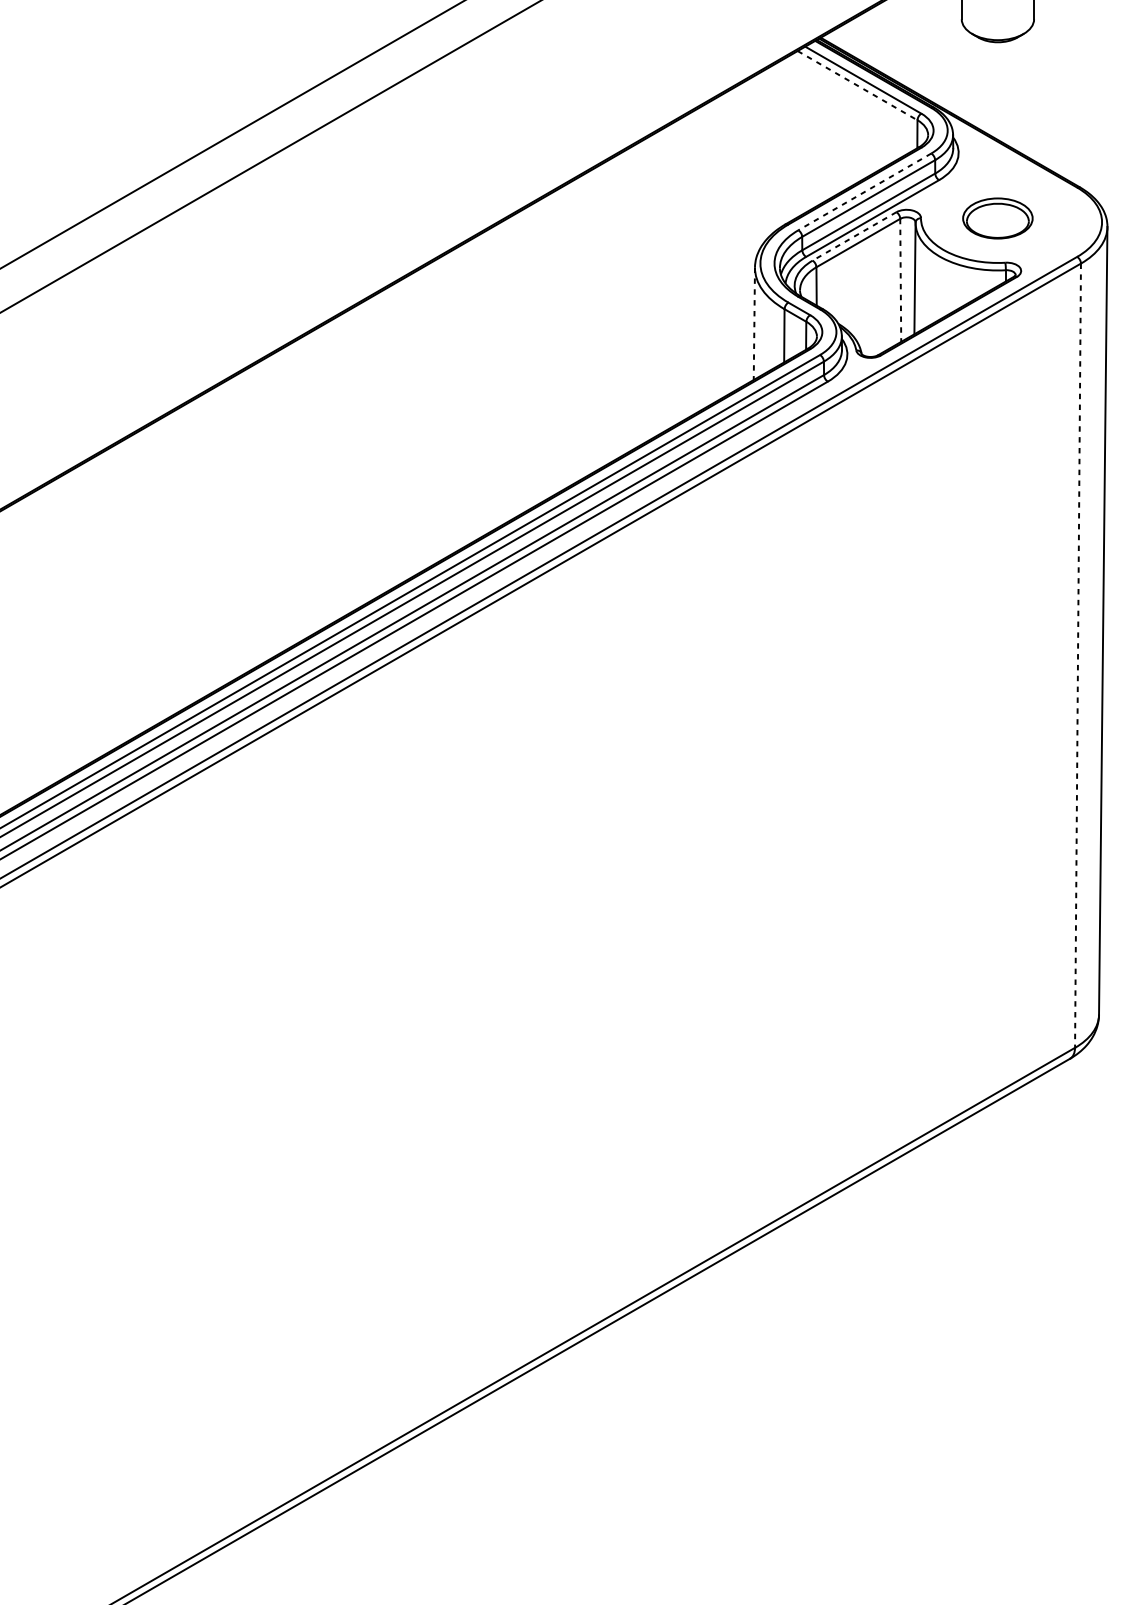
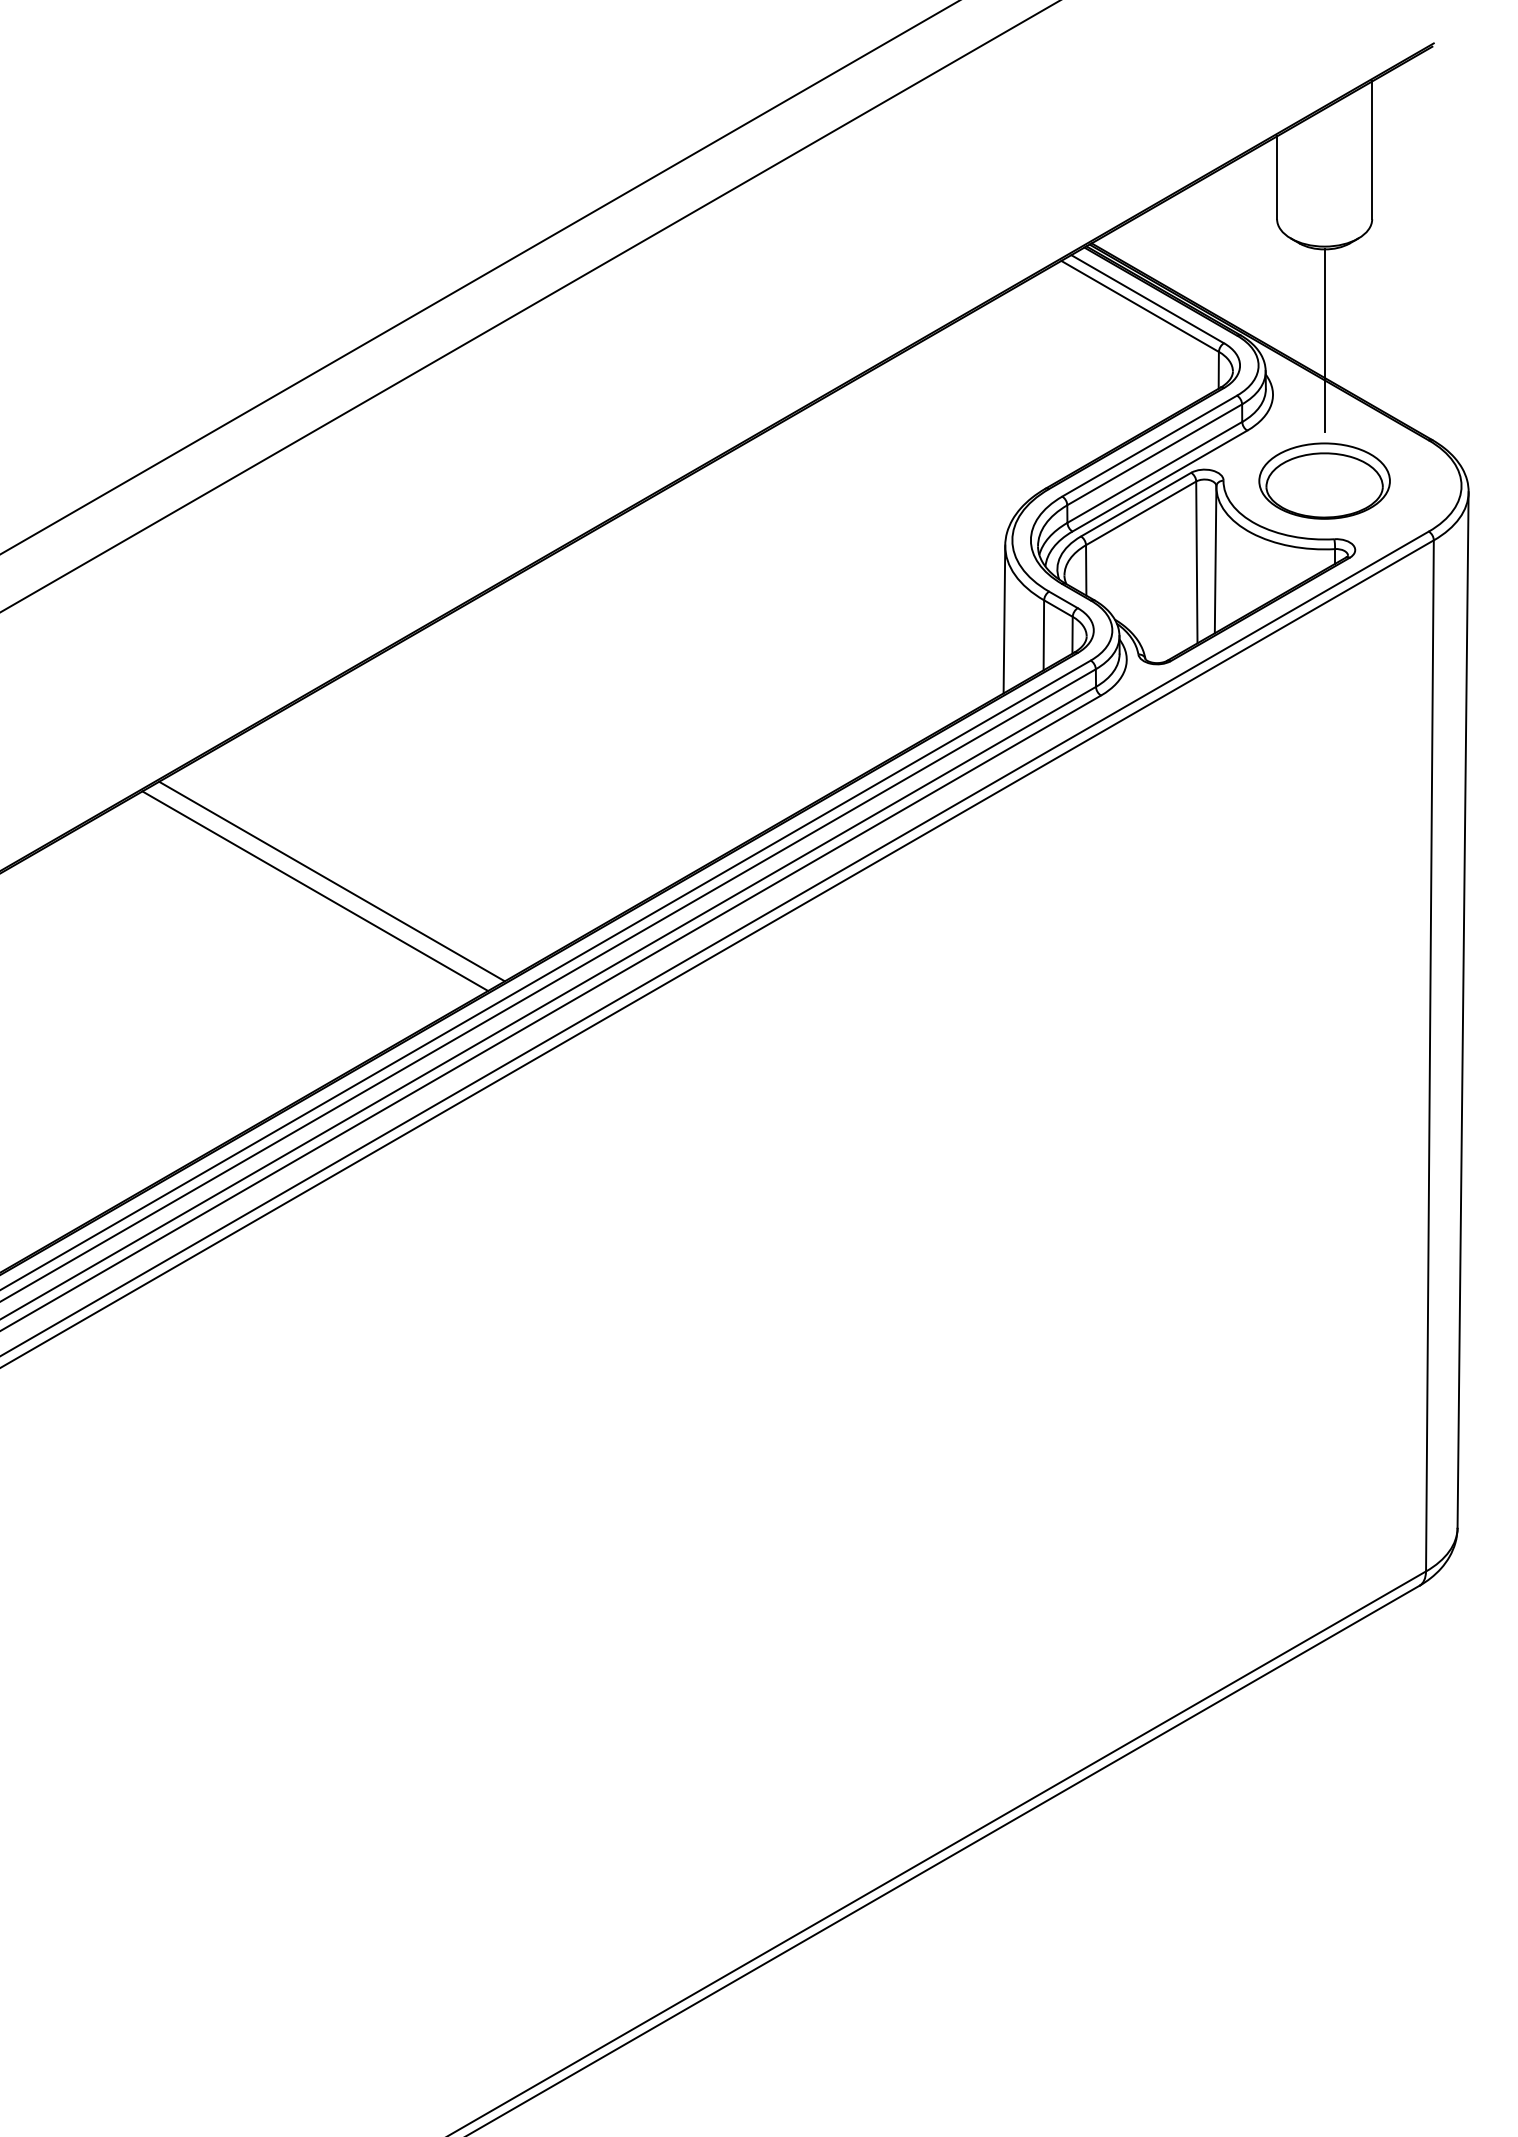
line: (857, 85) -> (1140, 306), dashed -> solid
line: (997, 111) -> (1324, 340), added
line: (864, 192) -> (1149, 446), dashed -> solid
part: (997, 218) -> (1324, 480), size x1.43
line: (854, 236) -> (1136, 504), dashed -> solid
line: (900, 280) -> (1196, 562), dashed -> solid
line: (754, 323) -> (1004, 619), dashed -> solid
line: (242, 523) -> (331, 881), added
line: (230, 530) -> (315, 891), added
line: (1077, 655) -> (1429, 1055), dashed -> solid

